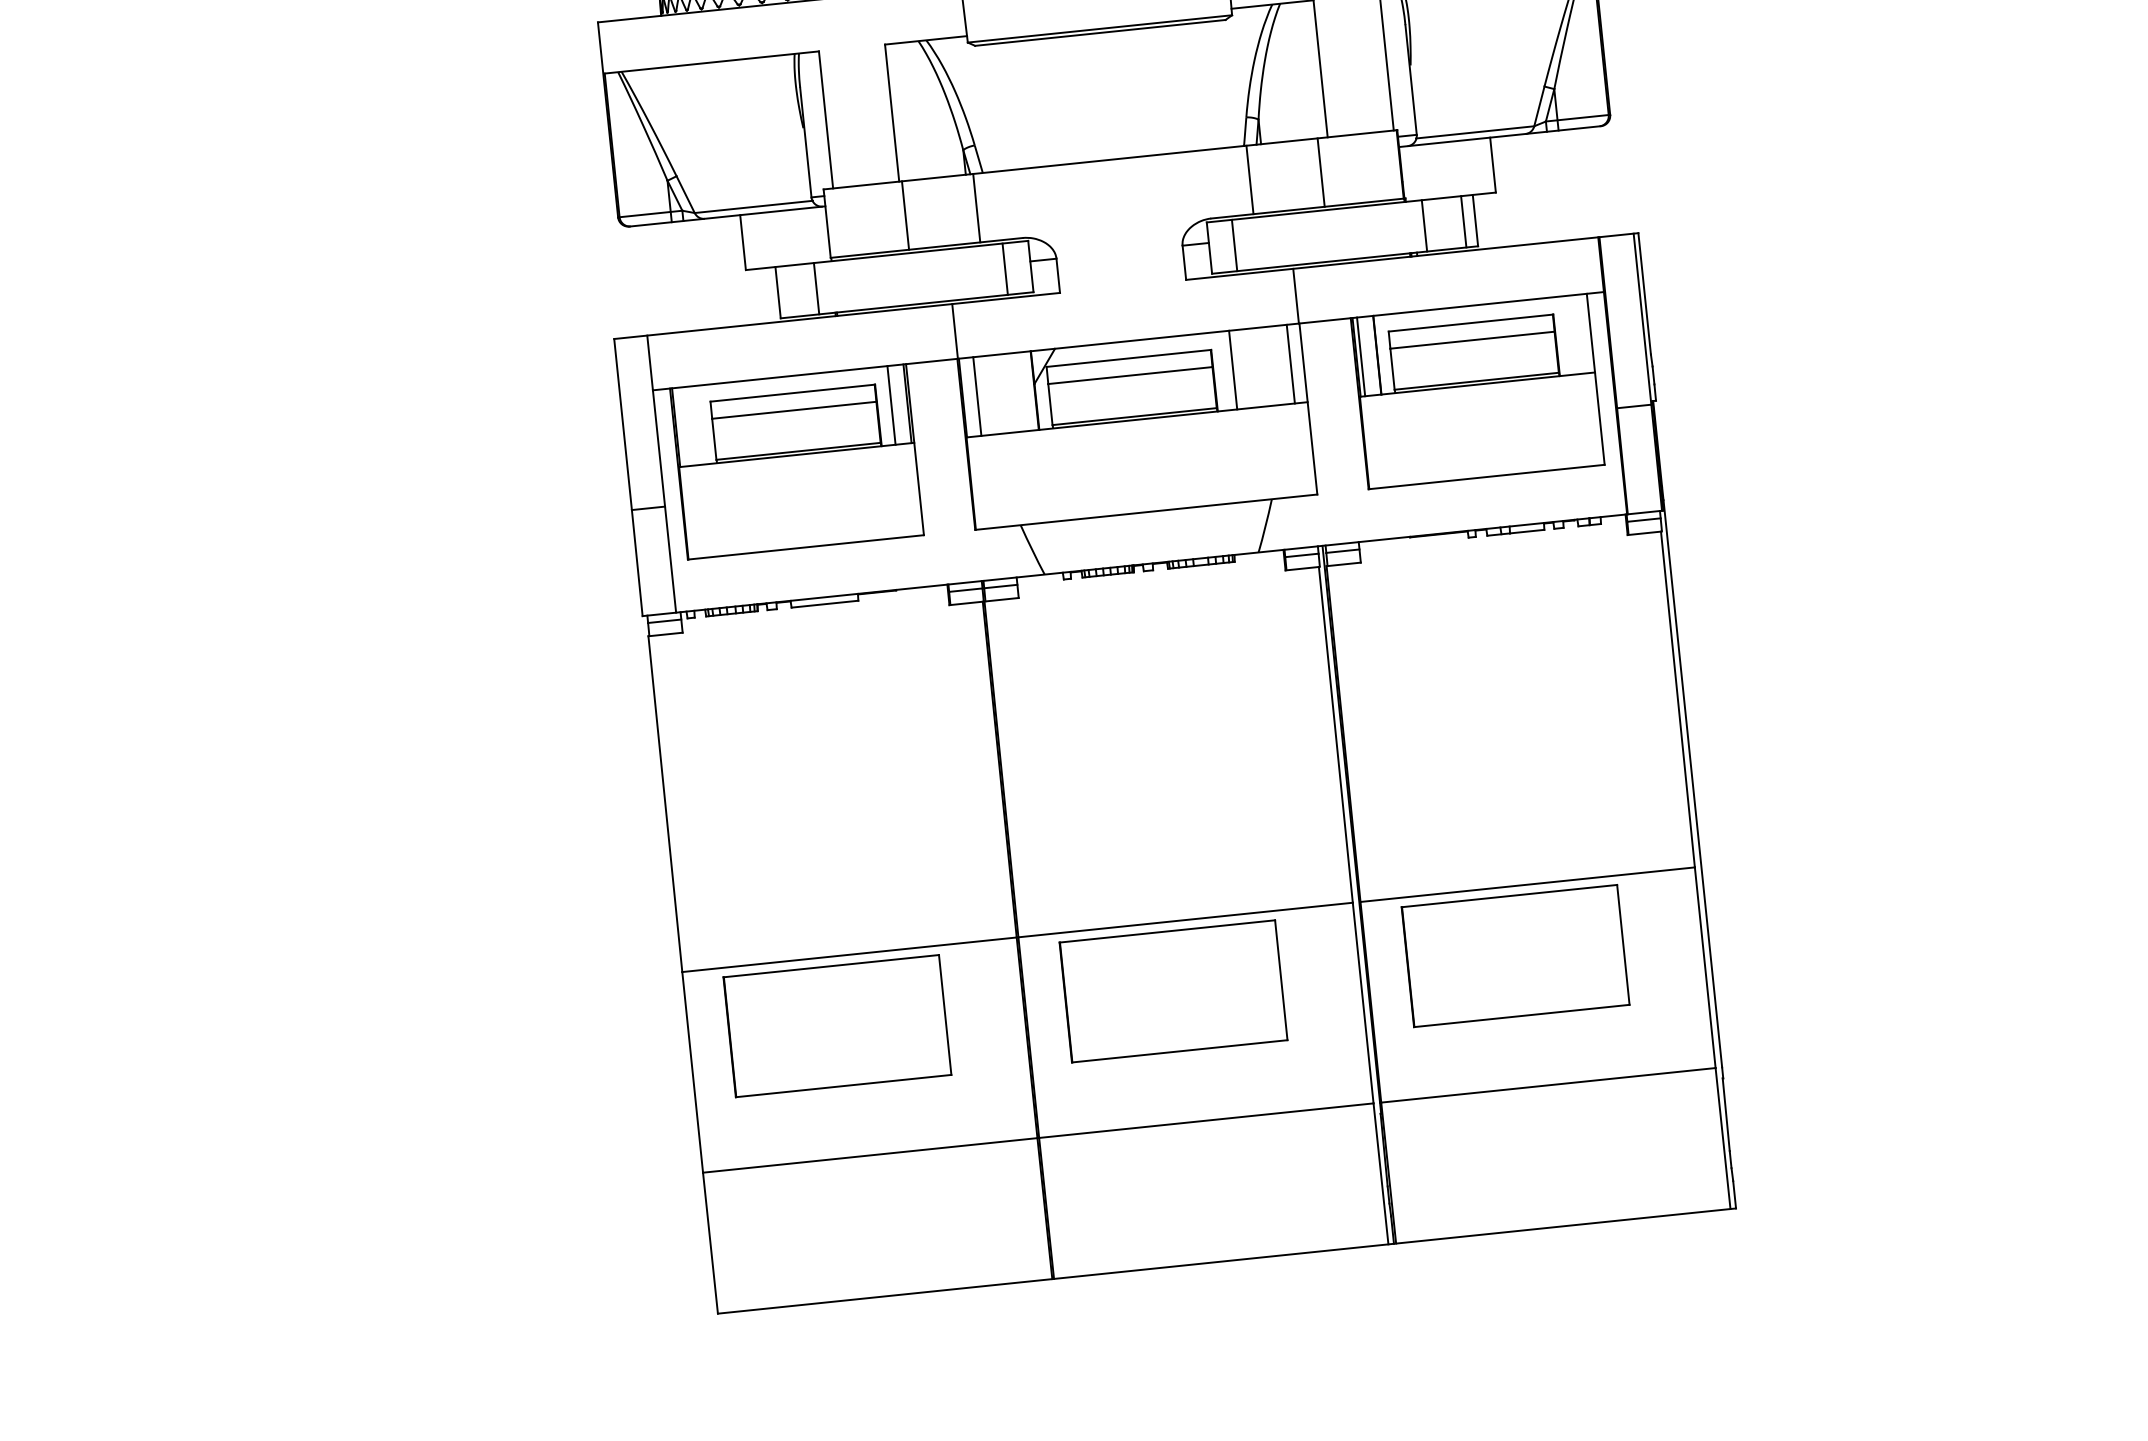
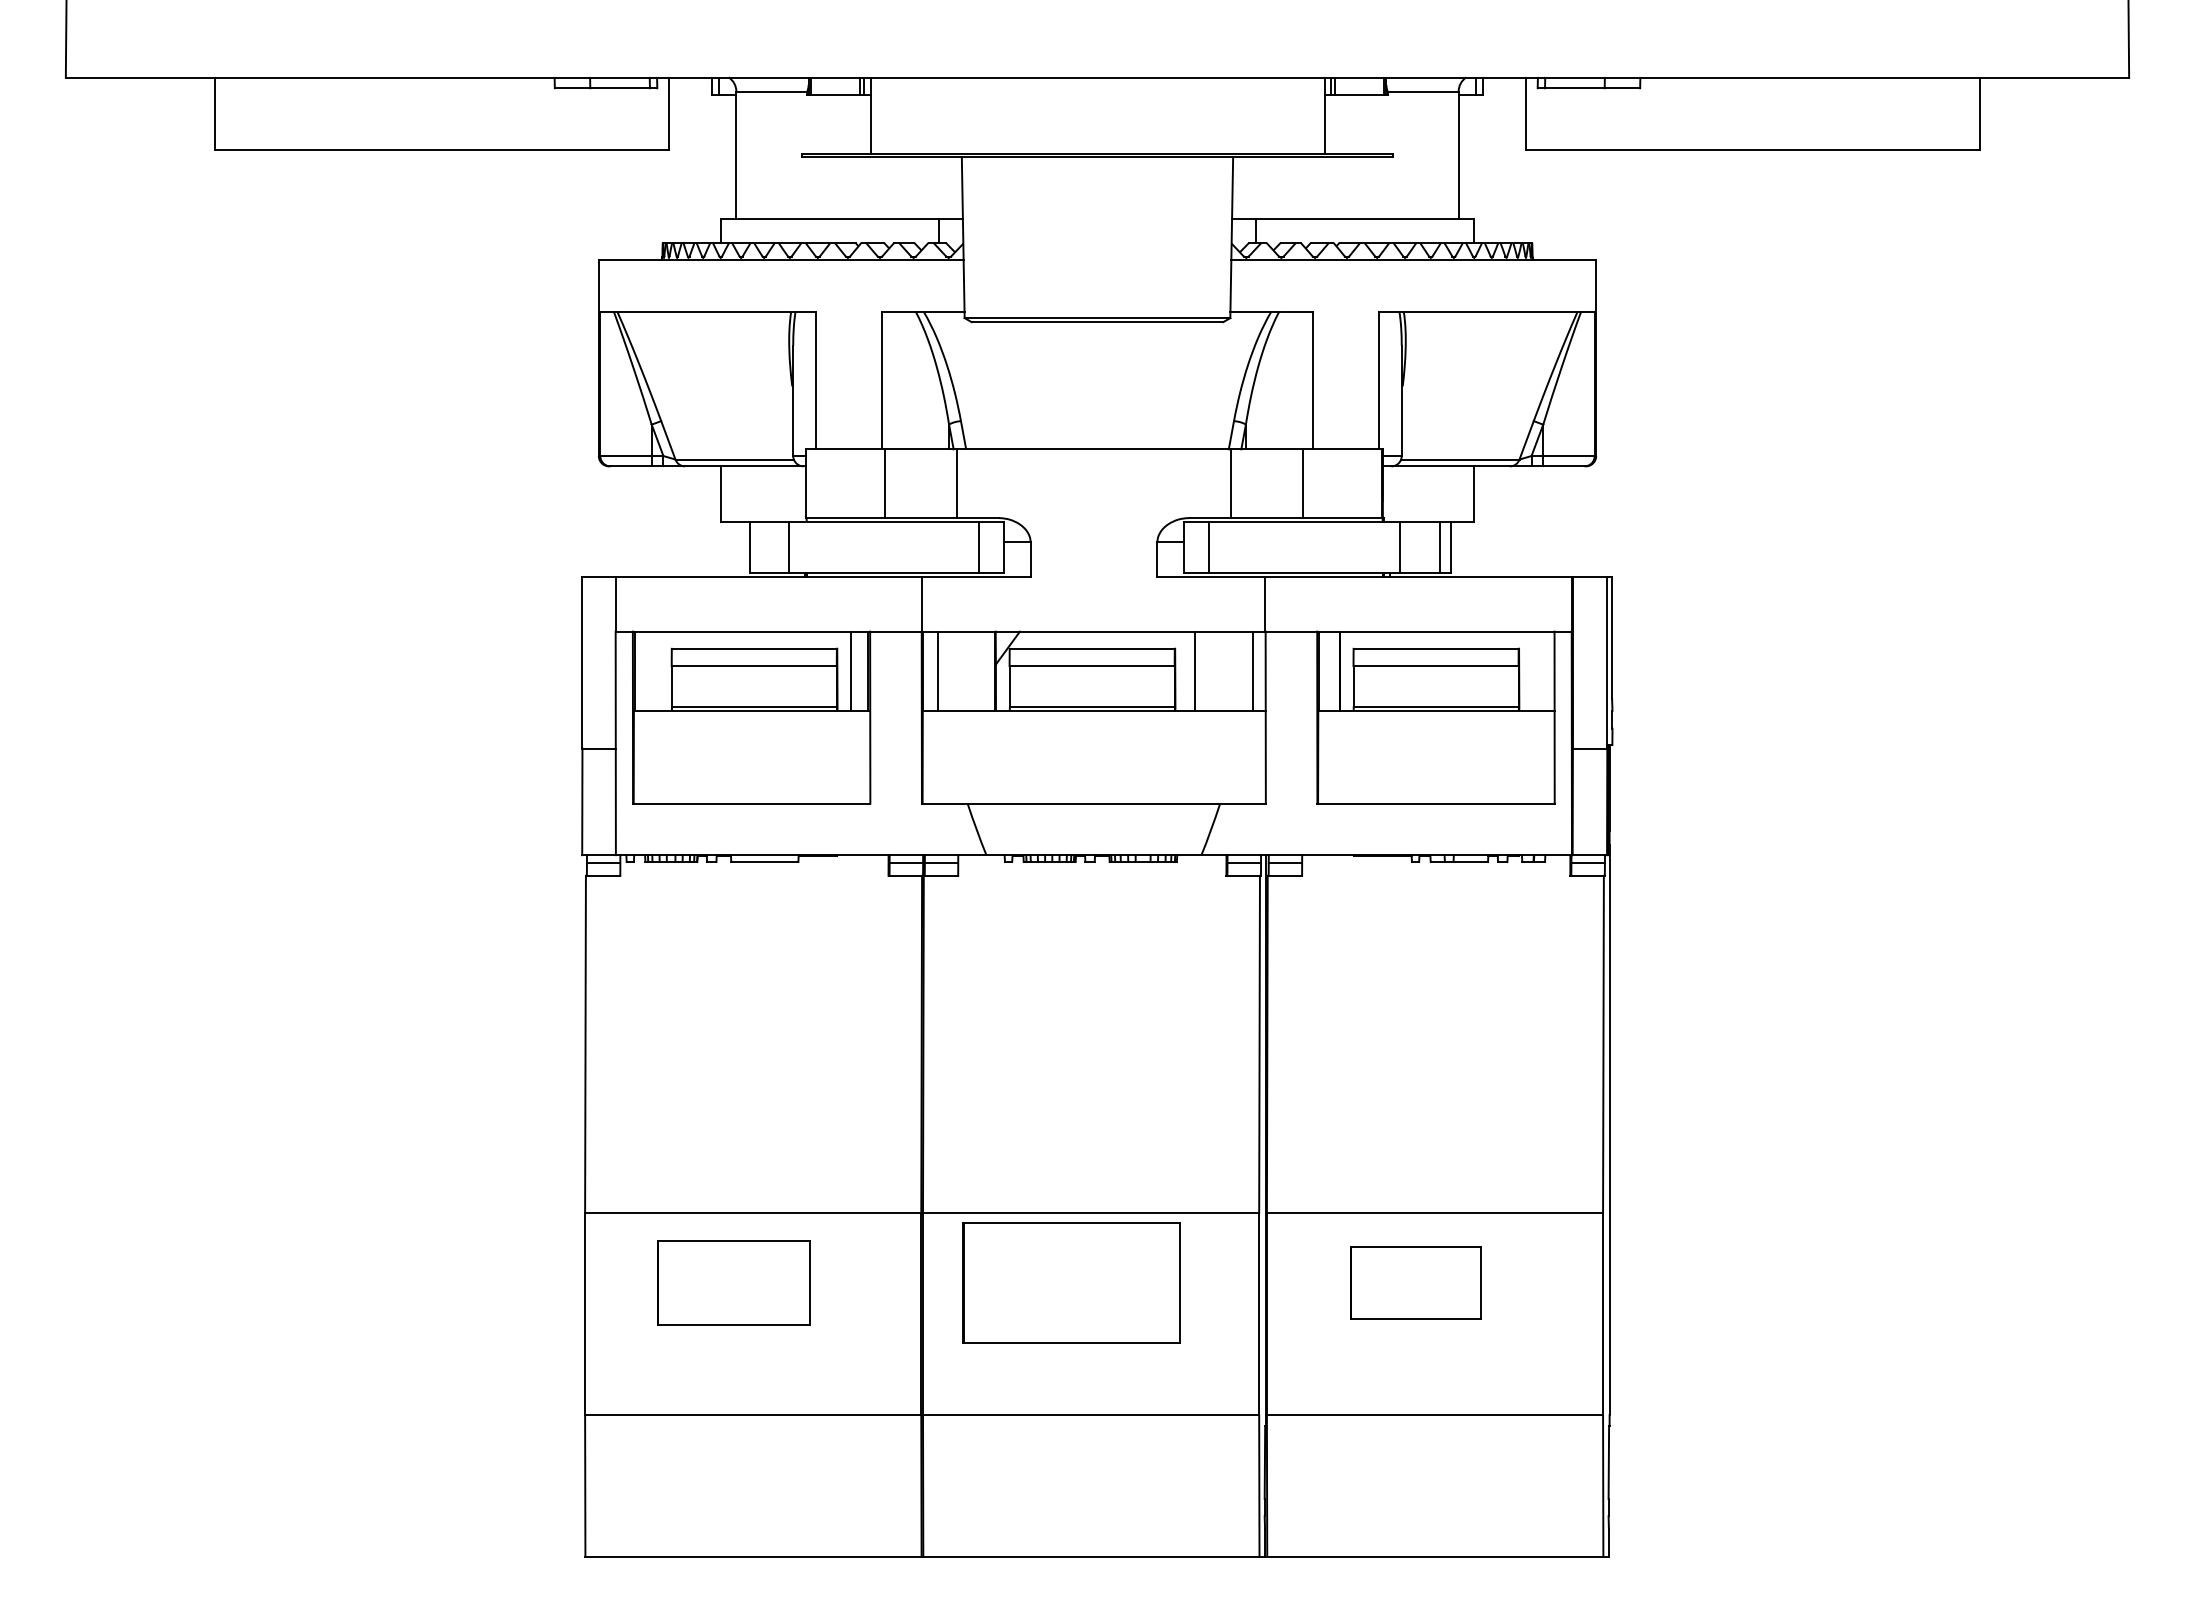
line: (1360, 356) -> (1323, 670), removed
part: (1515, 955) -> (1415, 1282), size x0.6
part: (837, 1025) -> (733, 1282), size x0.7

